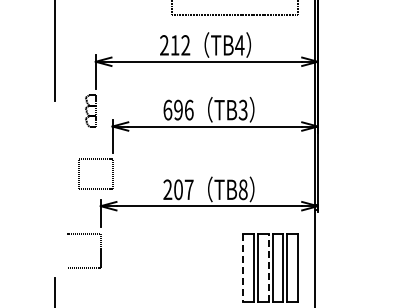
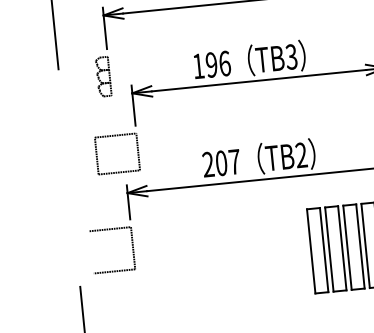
text: (167, 109) -> (198, 65), 696 -> 196
text: (242, 189) -> (300, 155), TB8 -> TB2
line: (268, 267) -> (342, 248), dashed -> solid
line: (243, 268) -> (311, 252), dashed -> solid

